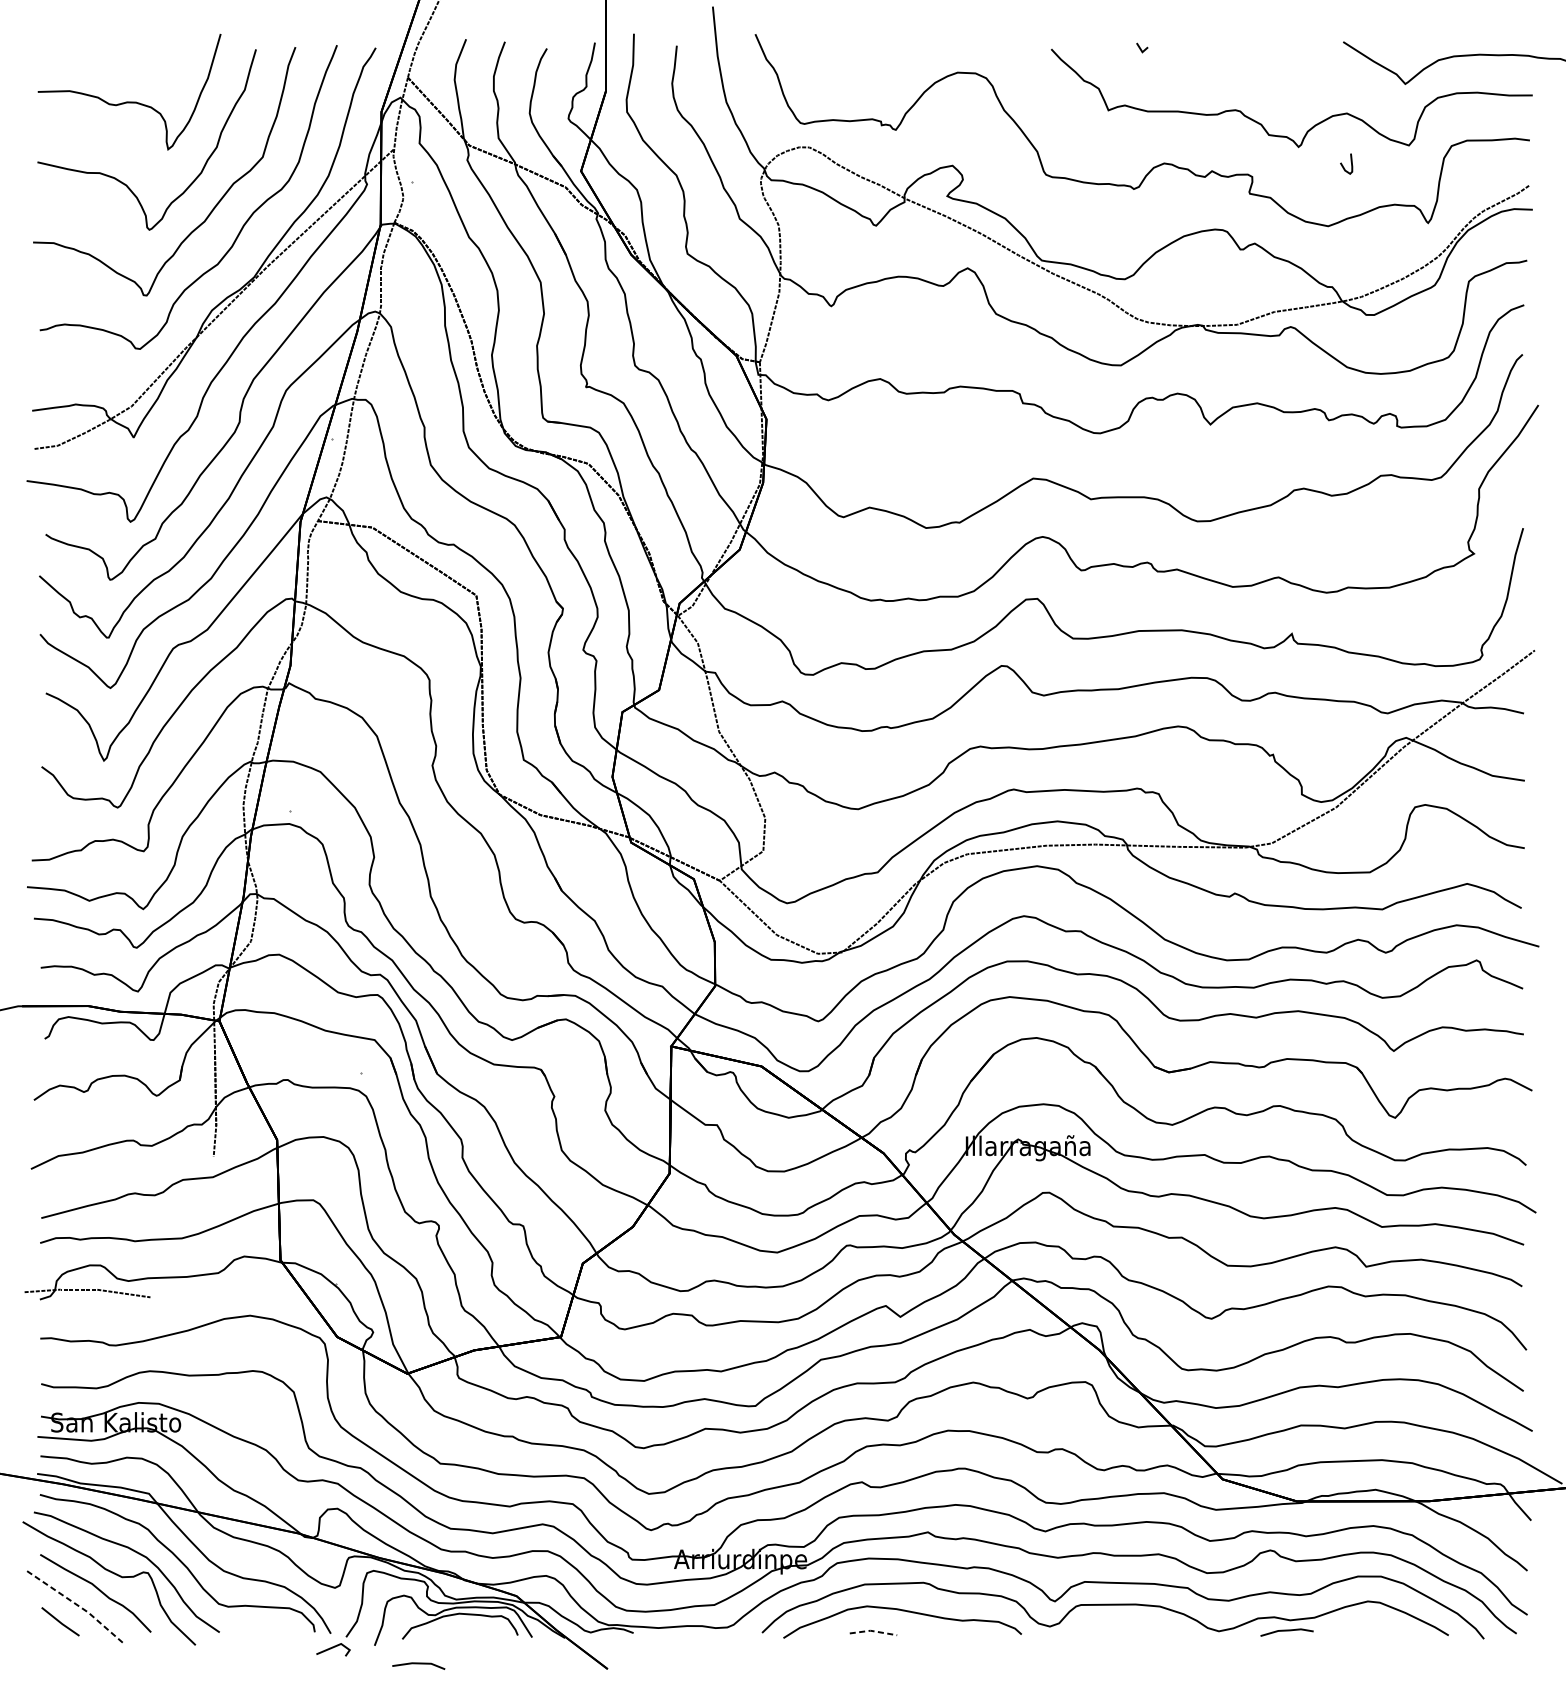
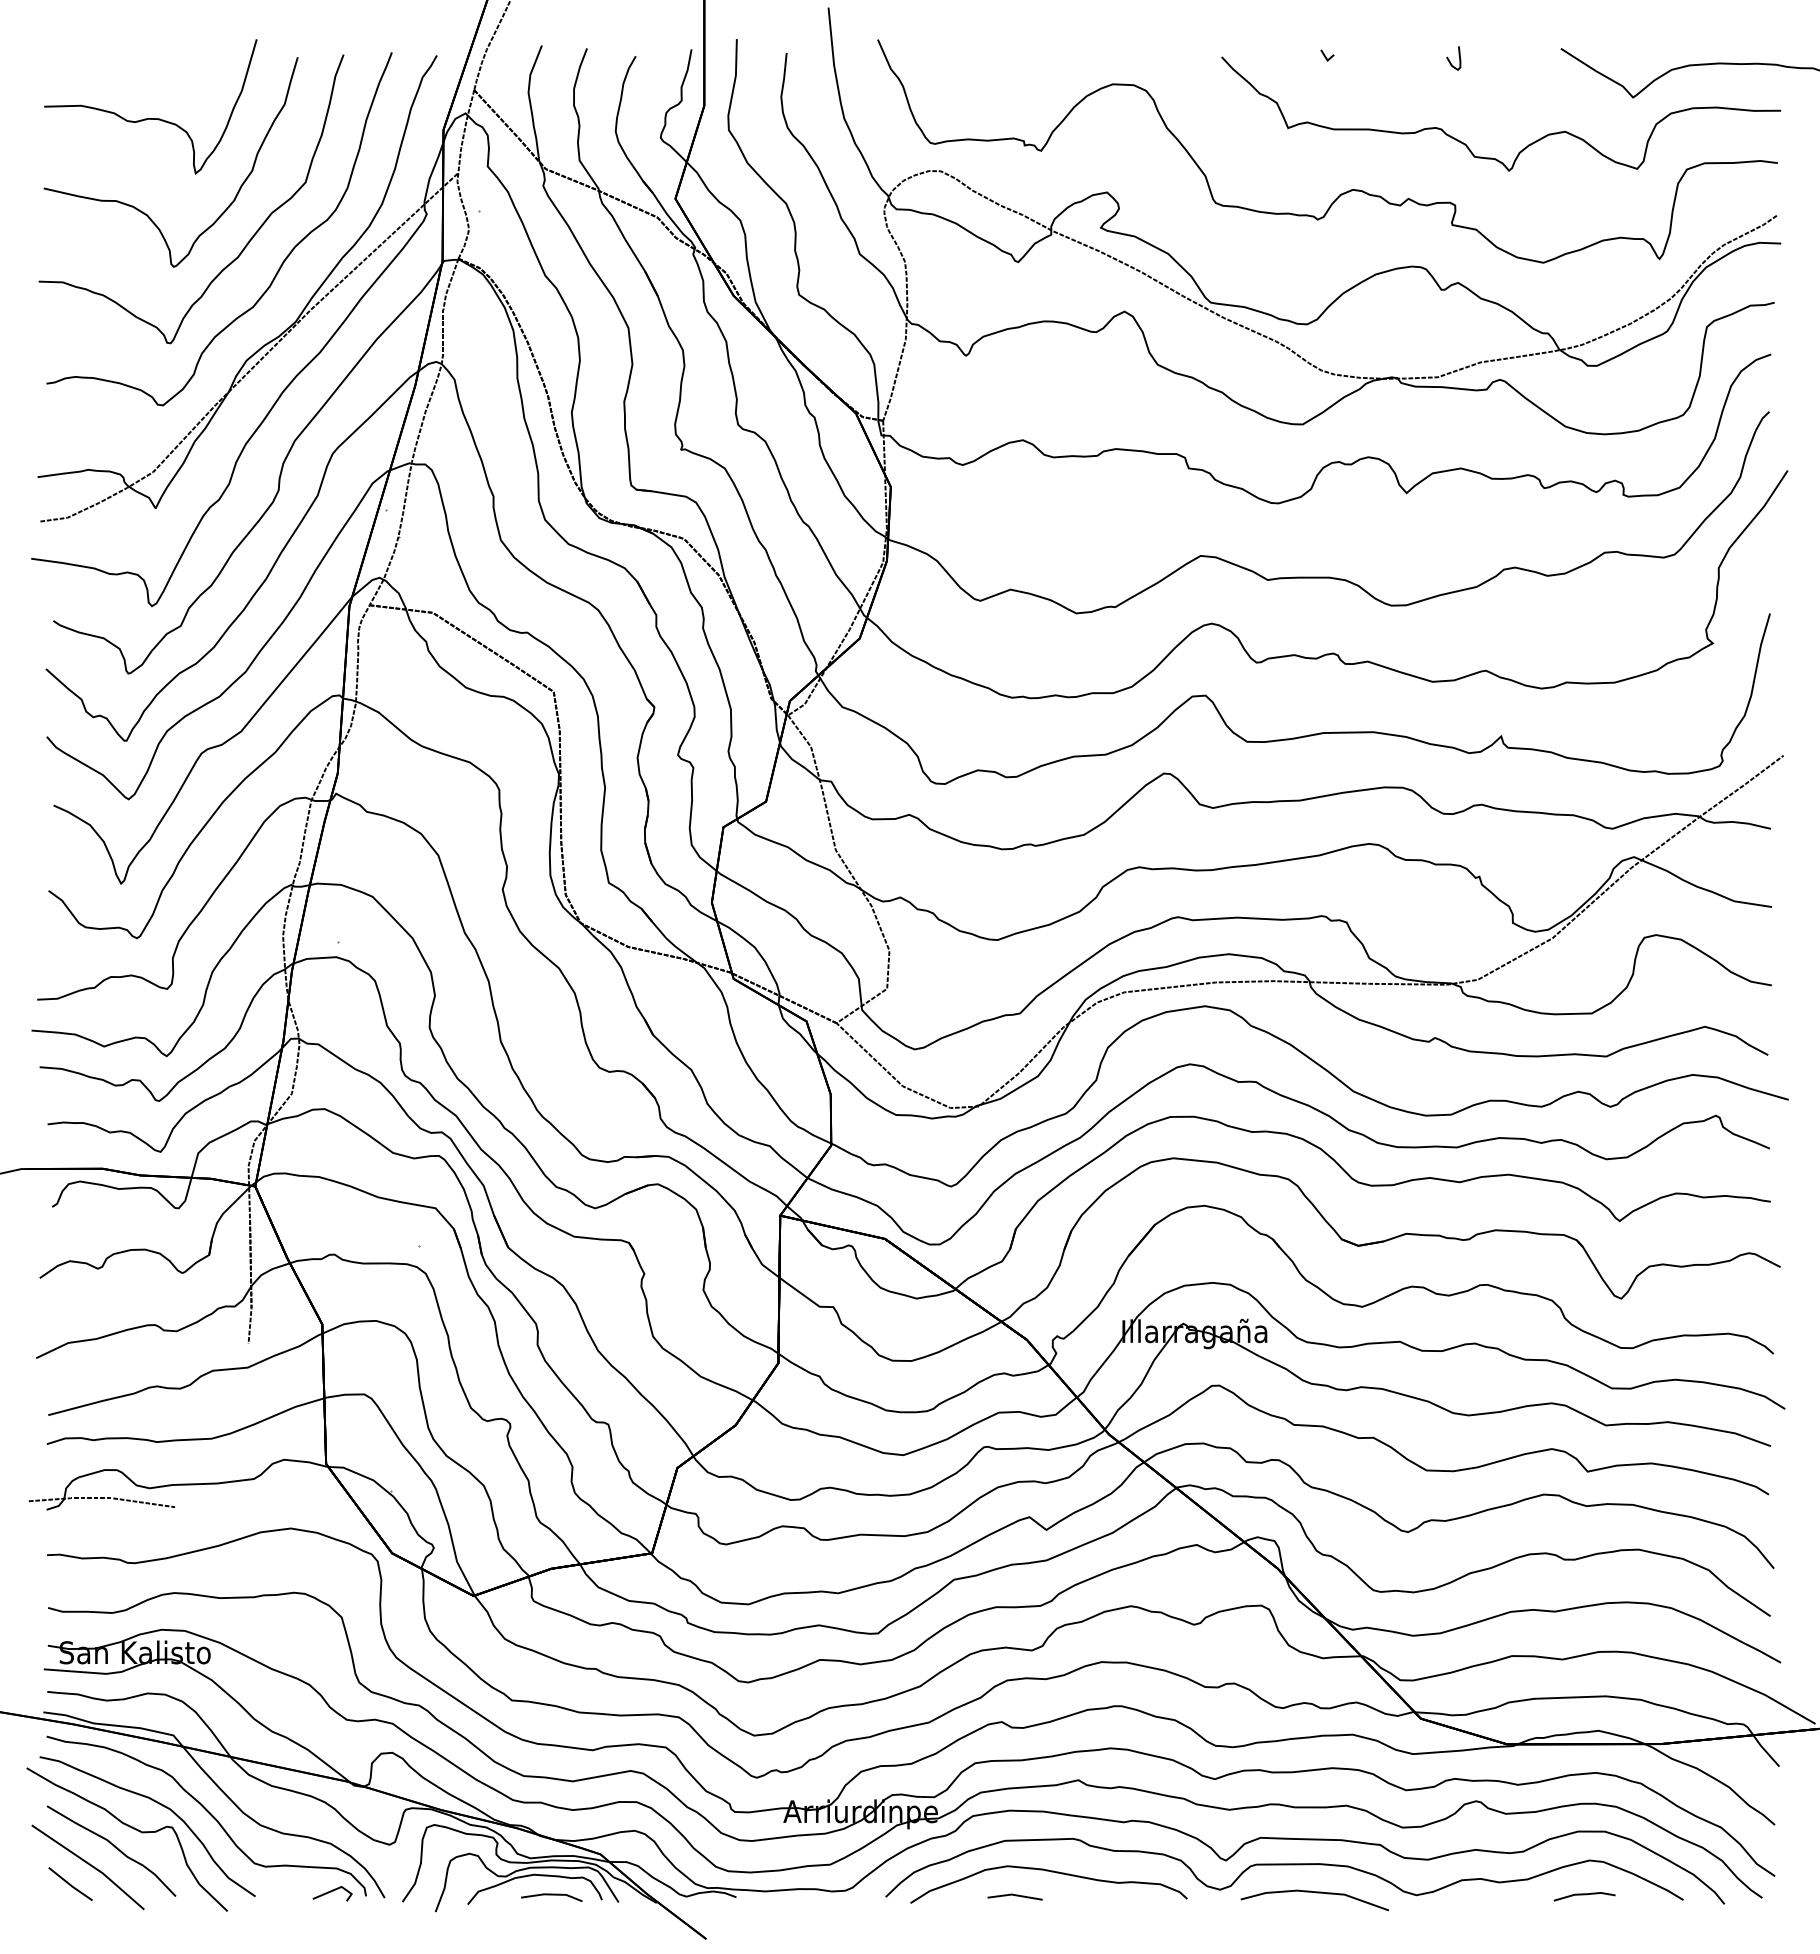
curve: (1342, 164) -> (1449, 59), moved
line: (78, 1605) -> (91, 1865), dashed -> solid
line: (1132, 1629) -> (1315, 1893), added
line: (872, 1631) -> (1014, 1895), dashed -> solid
line: (1286, 1631) -> (1584, 1895), moved
line: (332, 1648) -> (331, 1892), moved
line: (418, 1664) -> (551, 1895), moved

